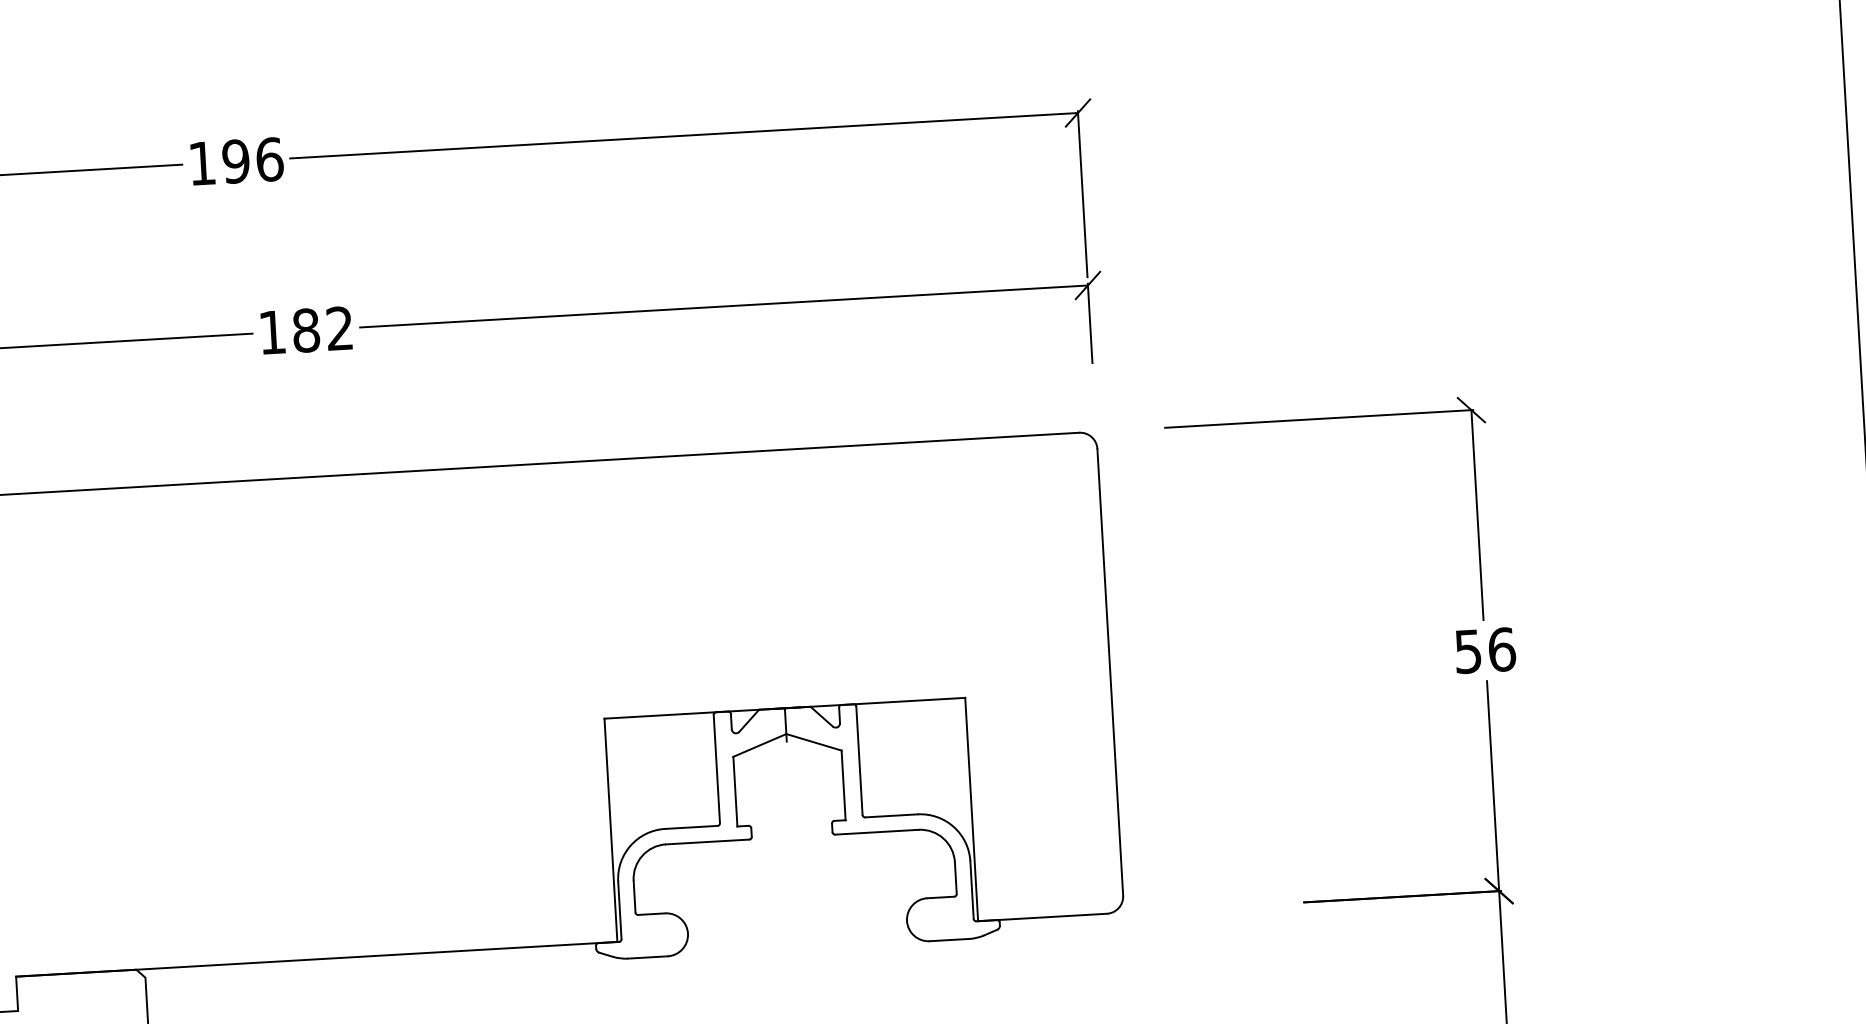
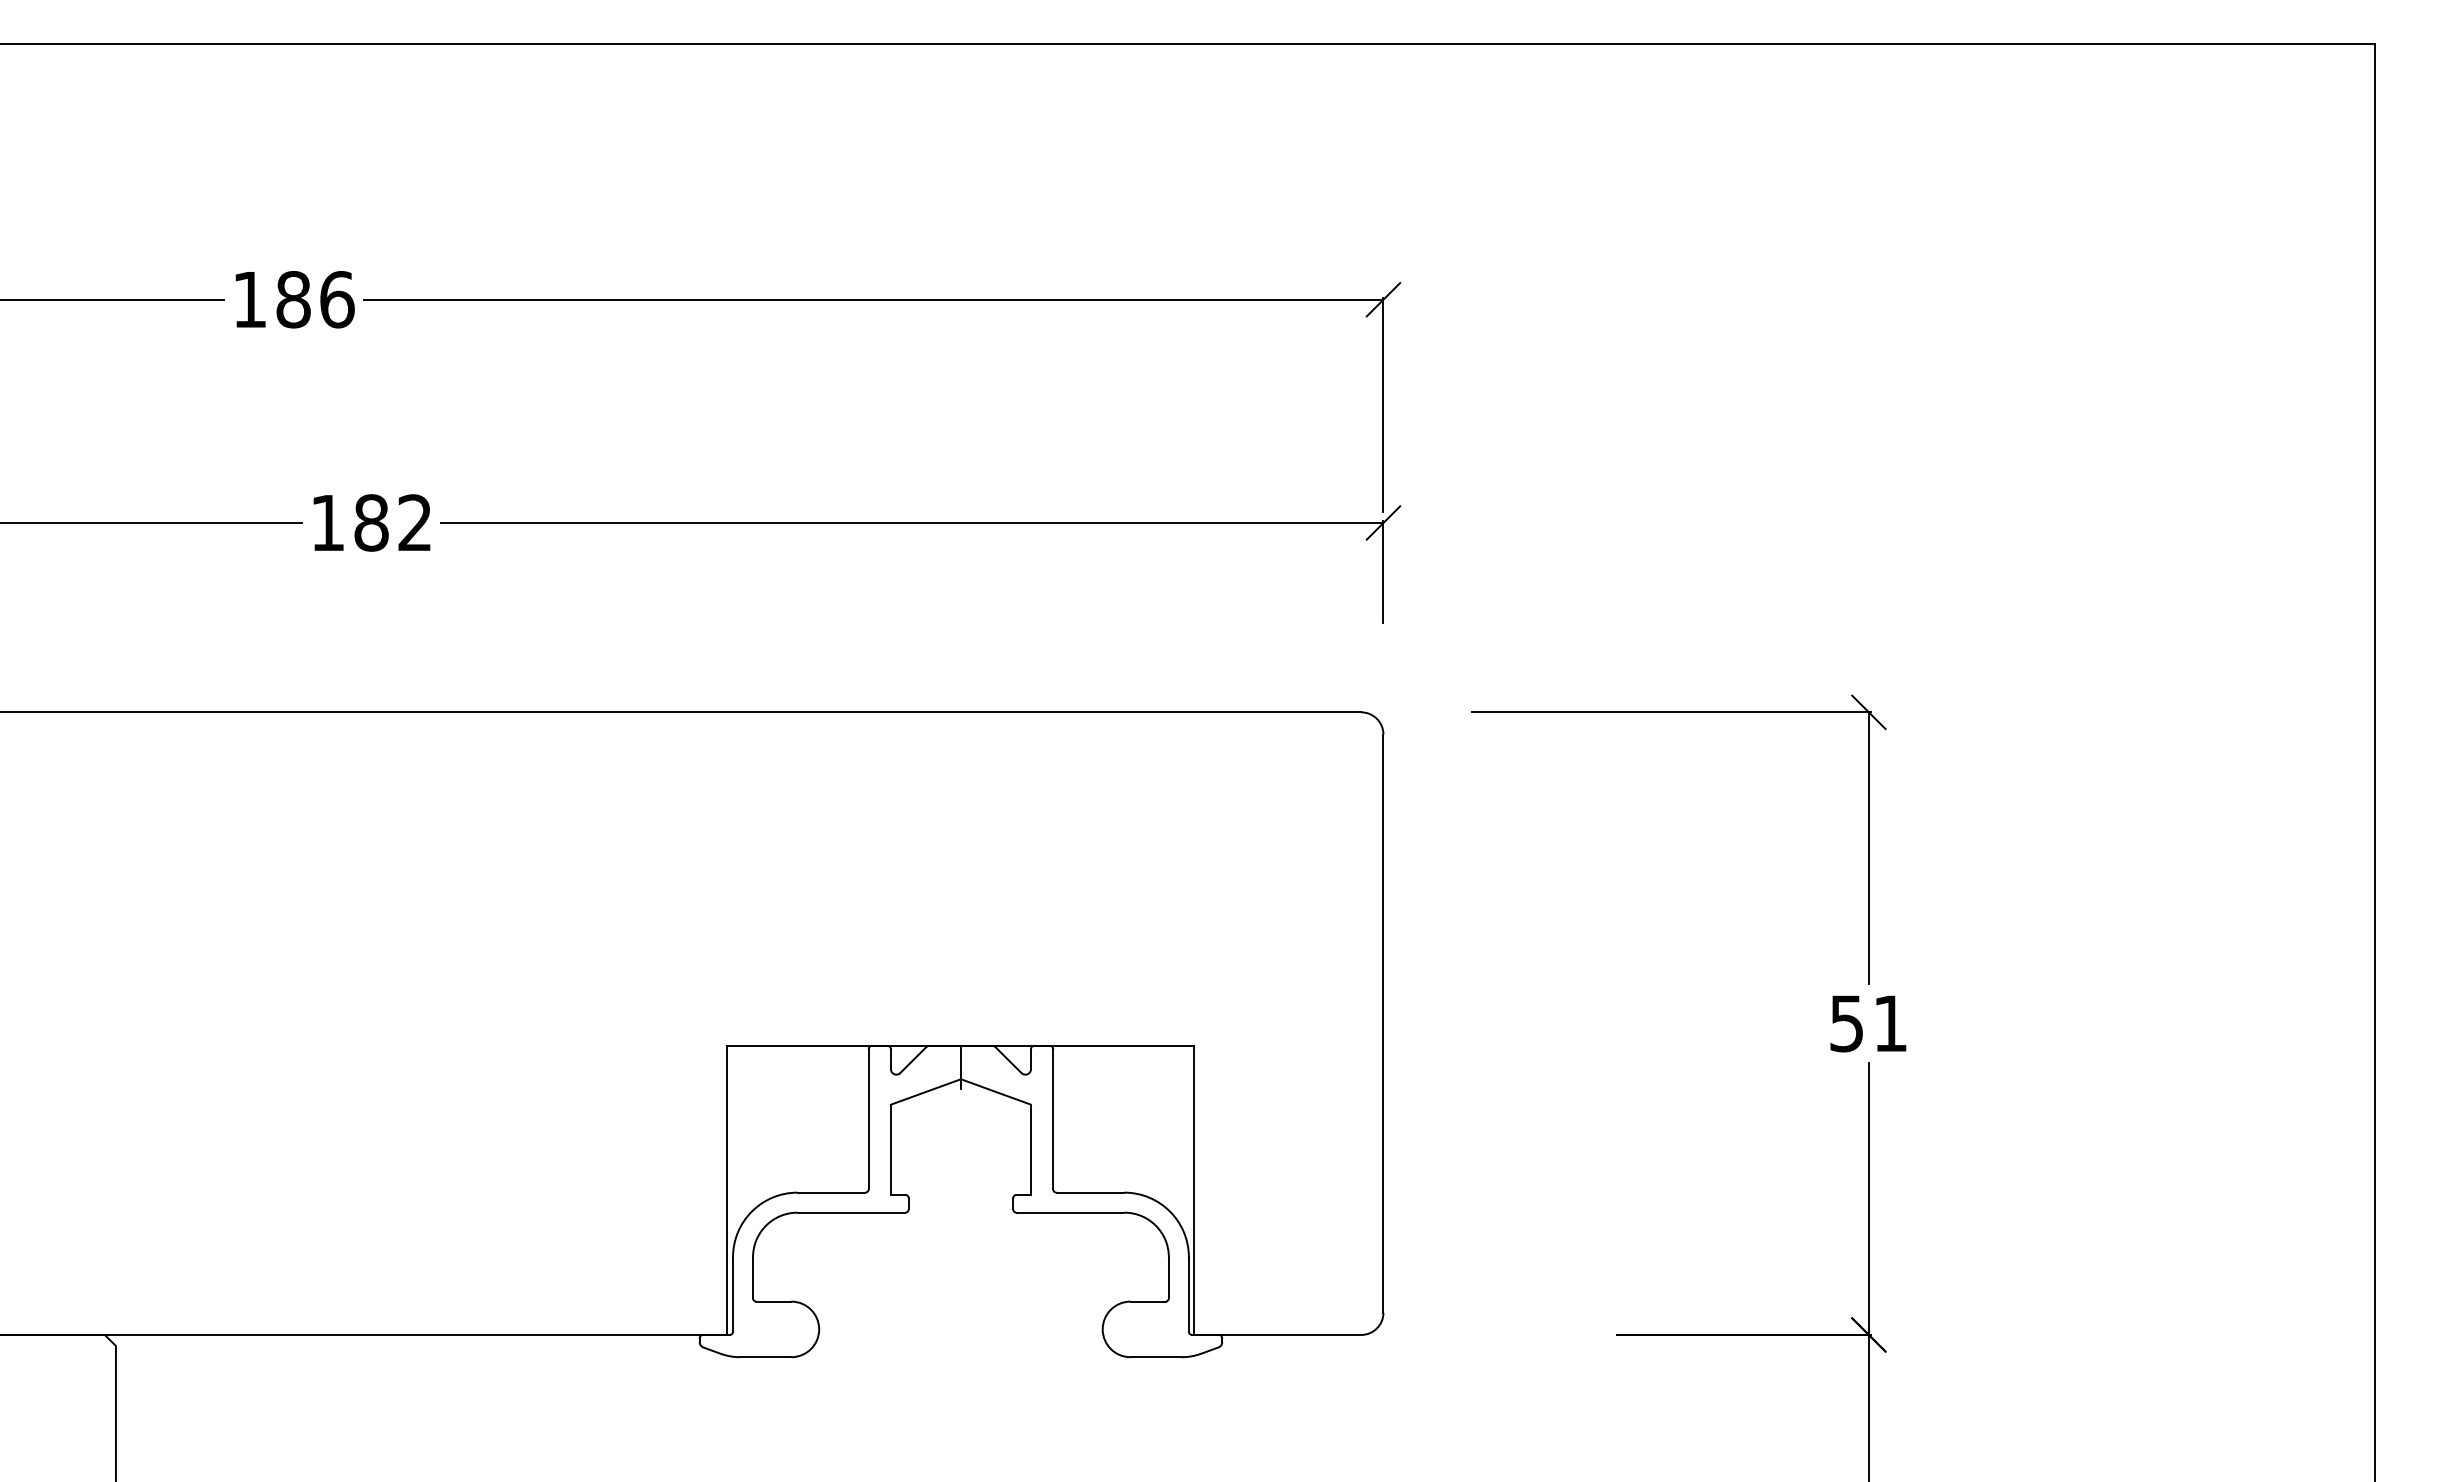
text: (236, 161) -> (293, 299), 196 -> 186
text: (1501, 649) -> (1890, 1023), 56 -> 51

